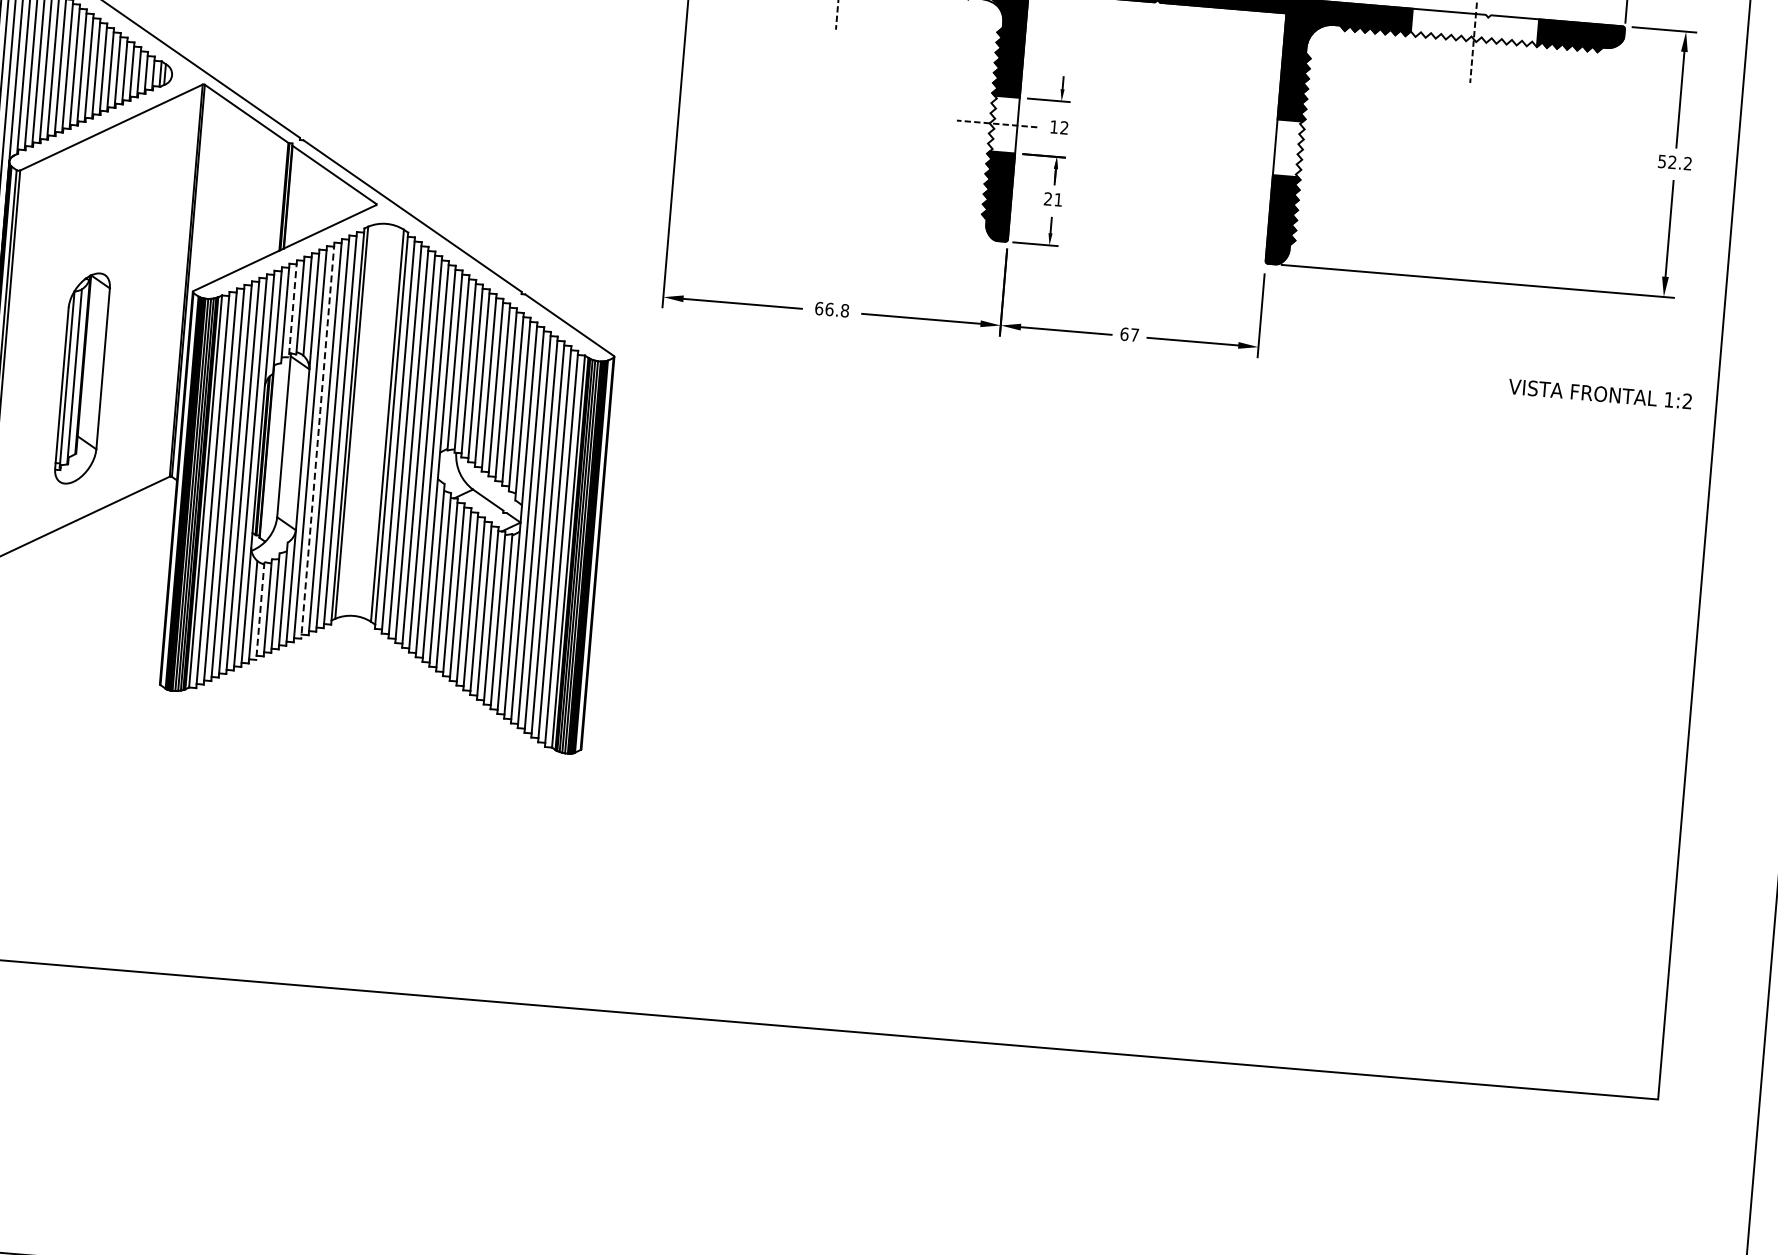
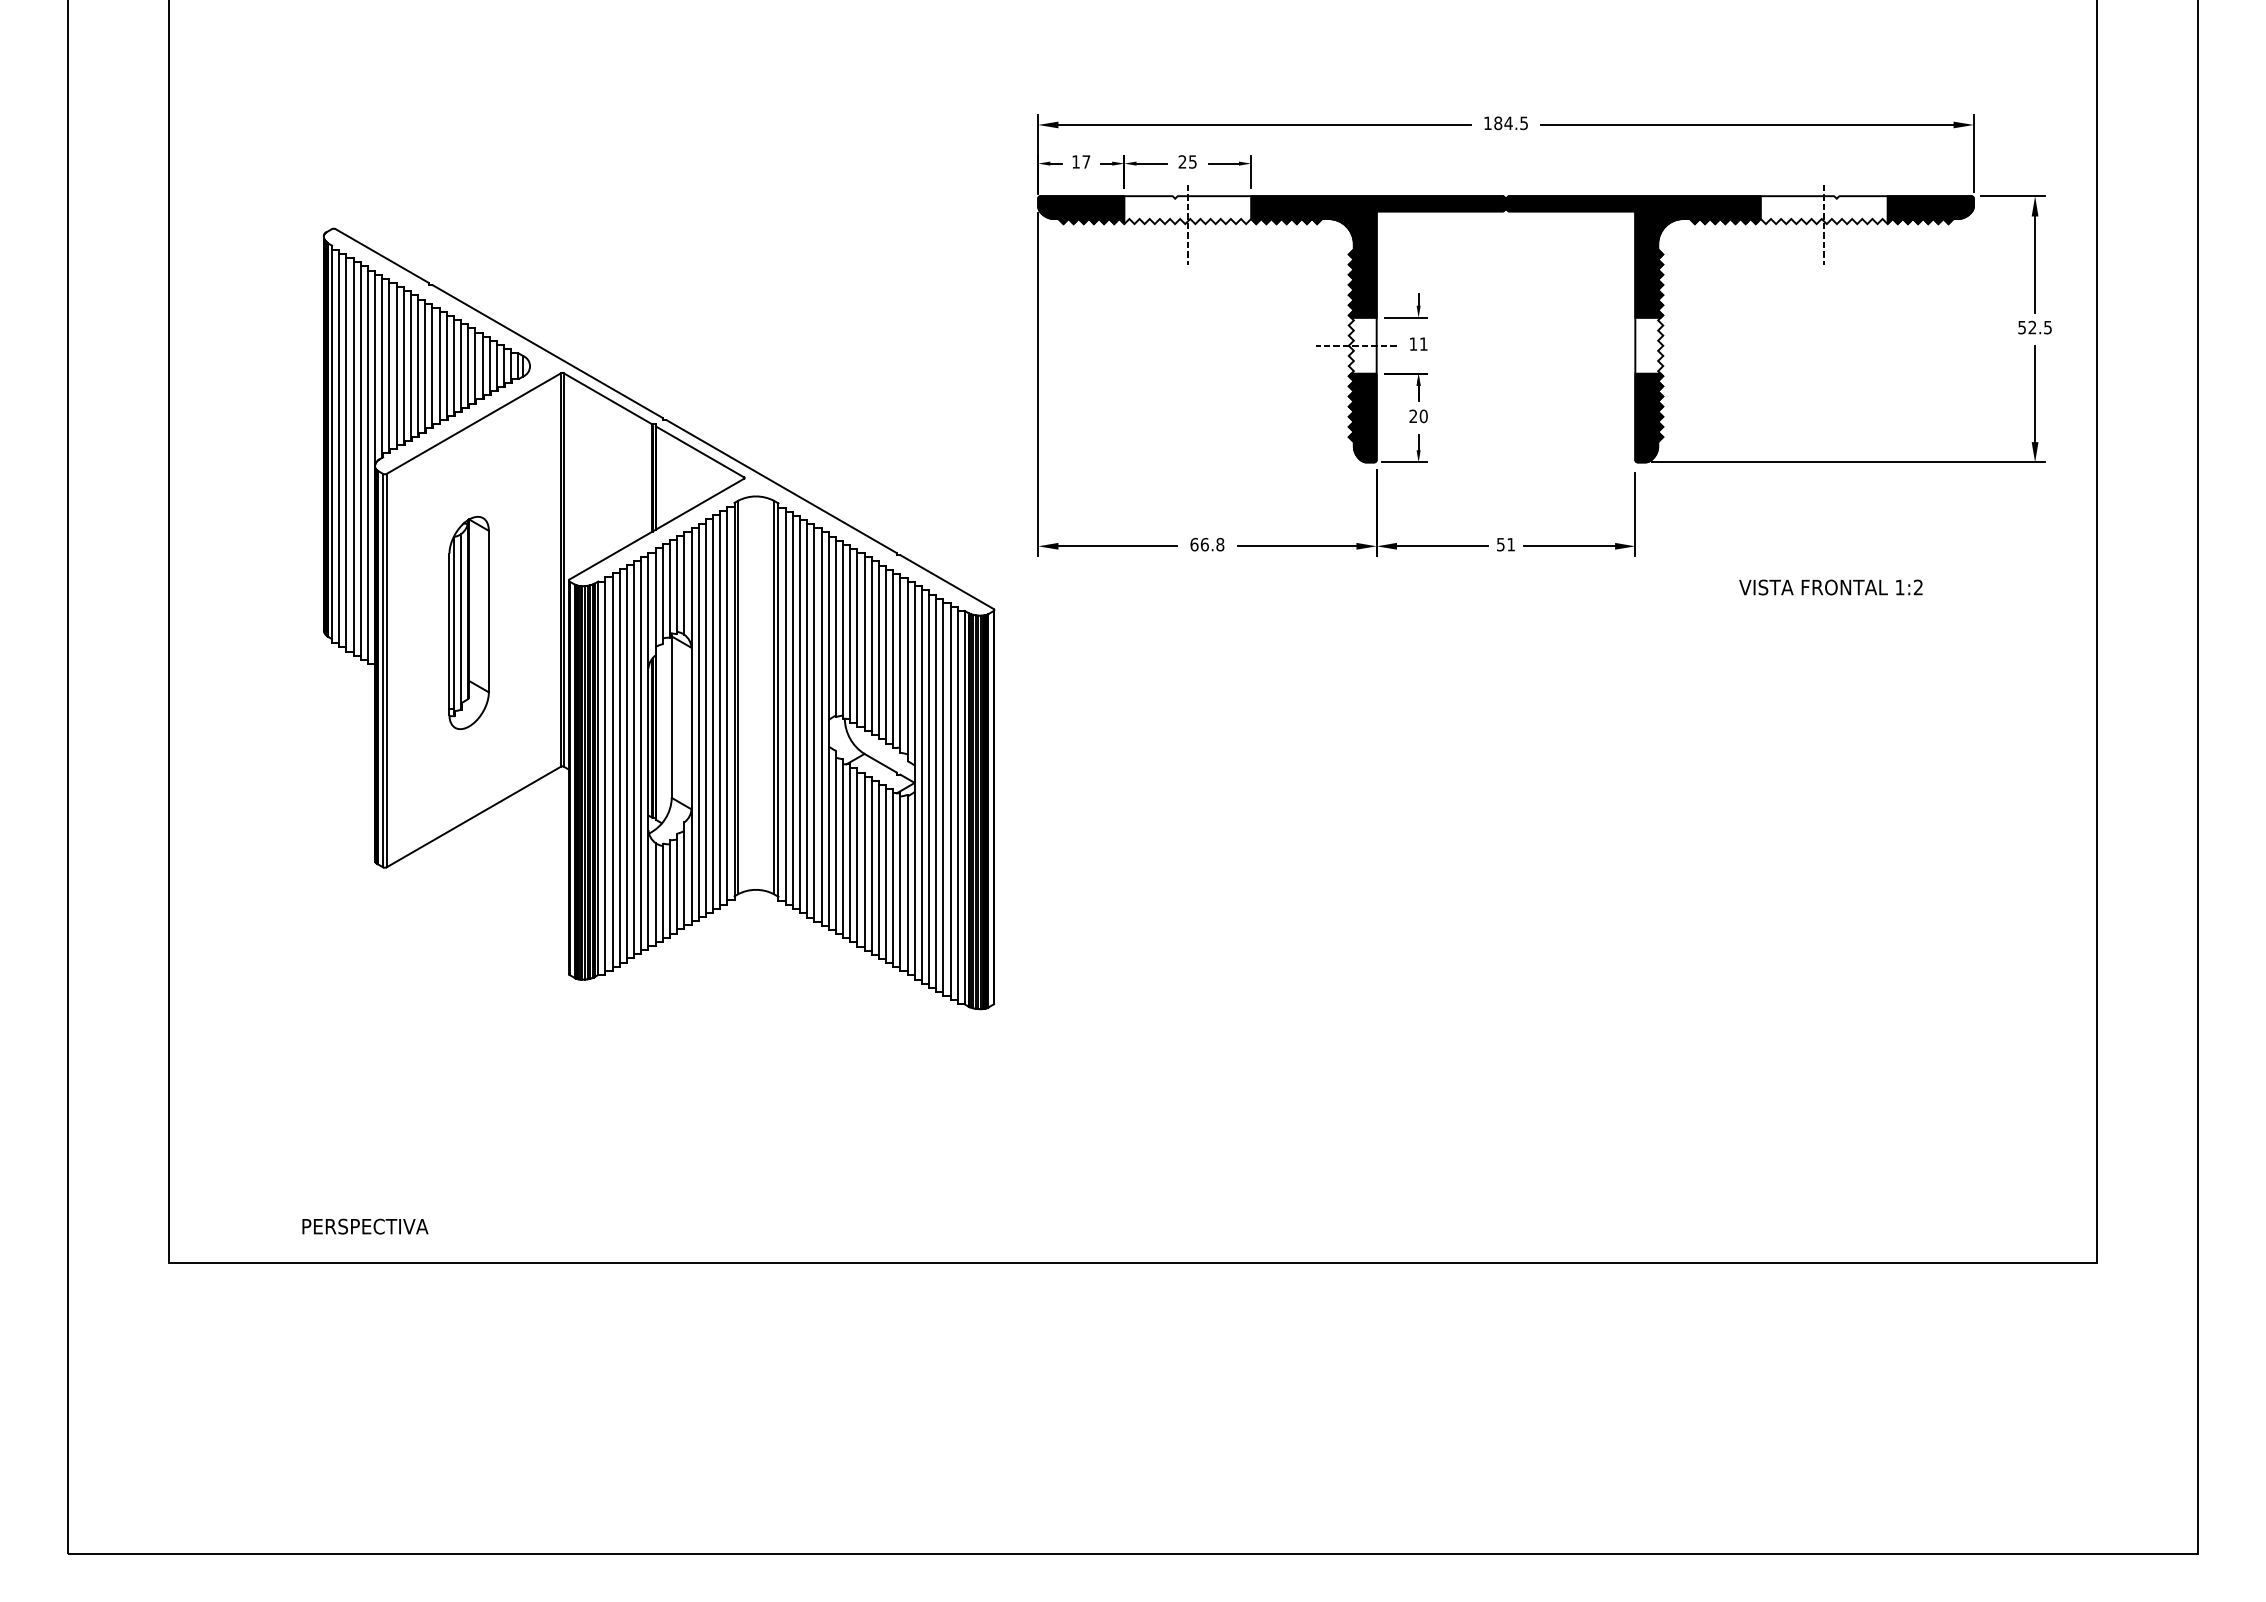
text: (1064, 127) -> (1423, 343), 12 -> 11
text: (1687, 163) -> (2047, 327), 52.2 -> 52.5
text: (1058, 200) -> (1423, 416), 21 -> 20
line: (293, 308) -> (670, 588), dashed -> solid
text: (1129, 334) -> (1505, 544), 67 -> 51
part: (81, 377) -> (468, 622), moved
text: (1599, 394) -> (1830, 587), moved
line: (317, 440) -> (705, 718), dashed -> solid
line: (259, 611) -> (662, 893), dashed -> solid

